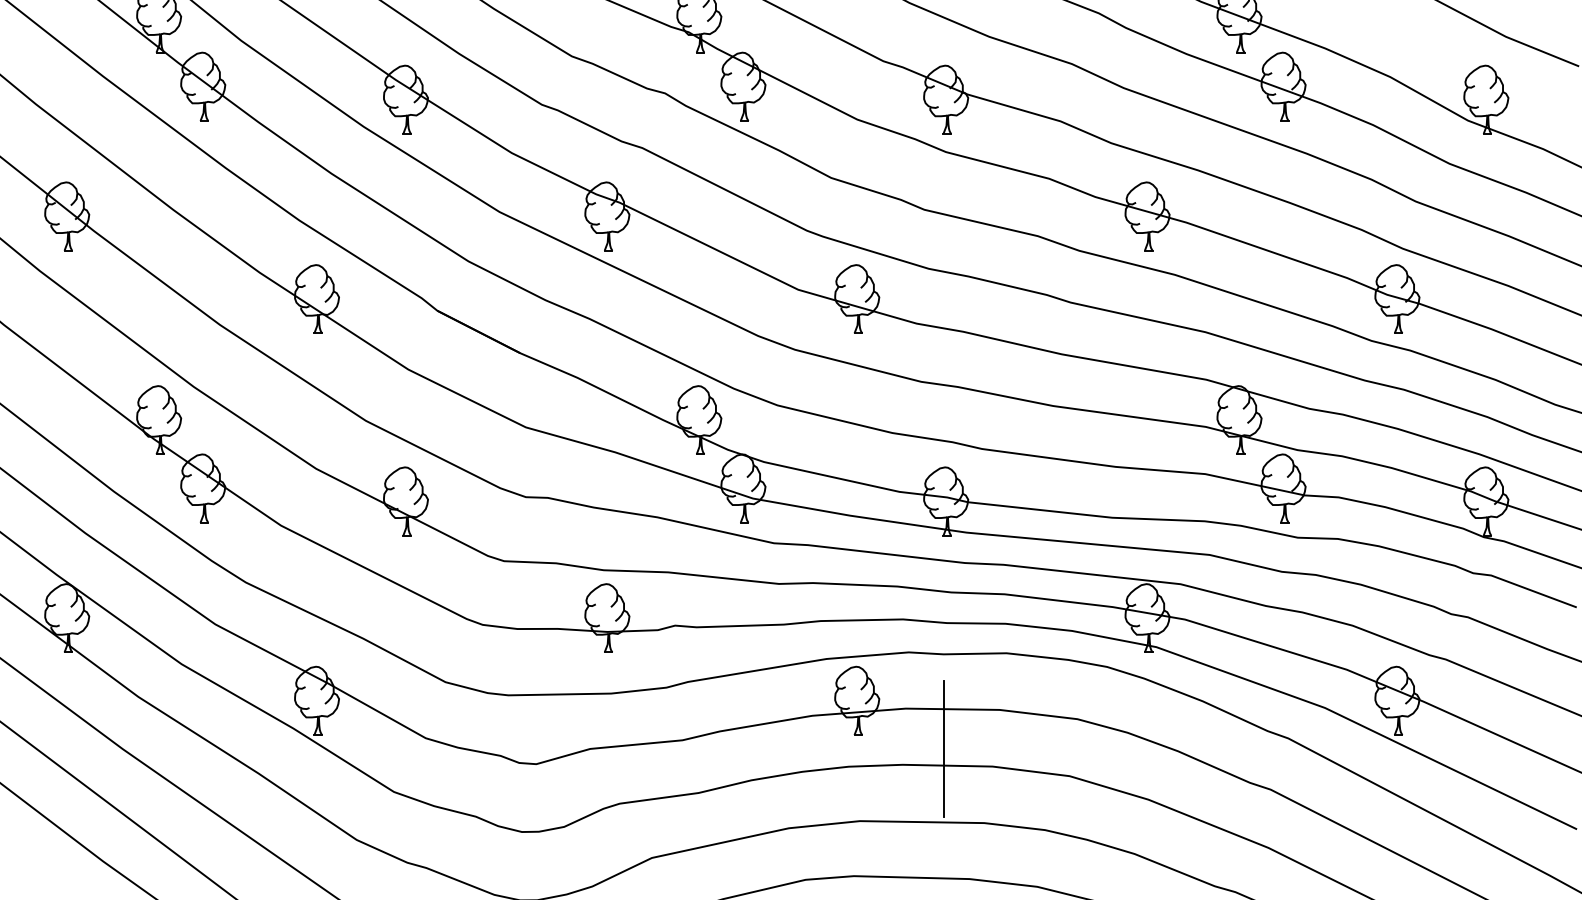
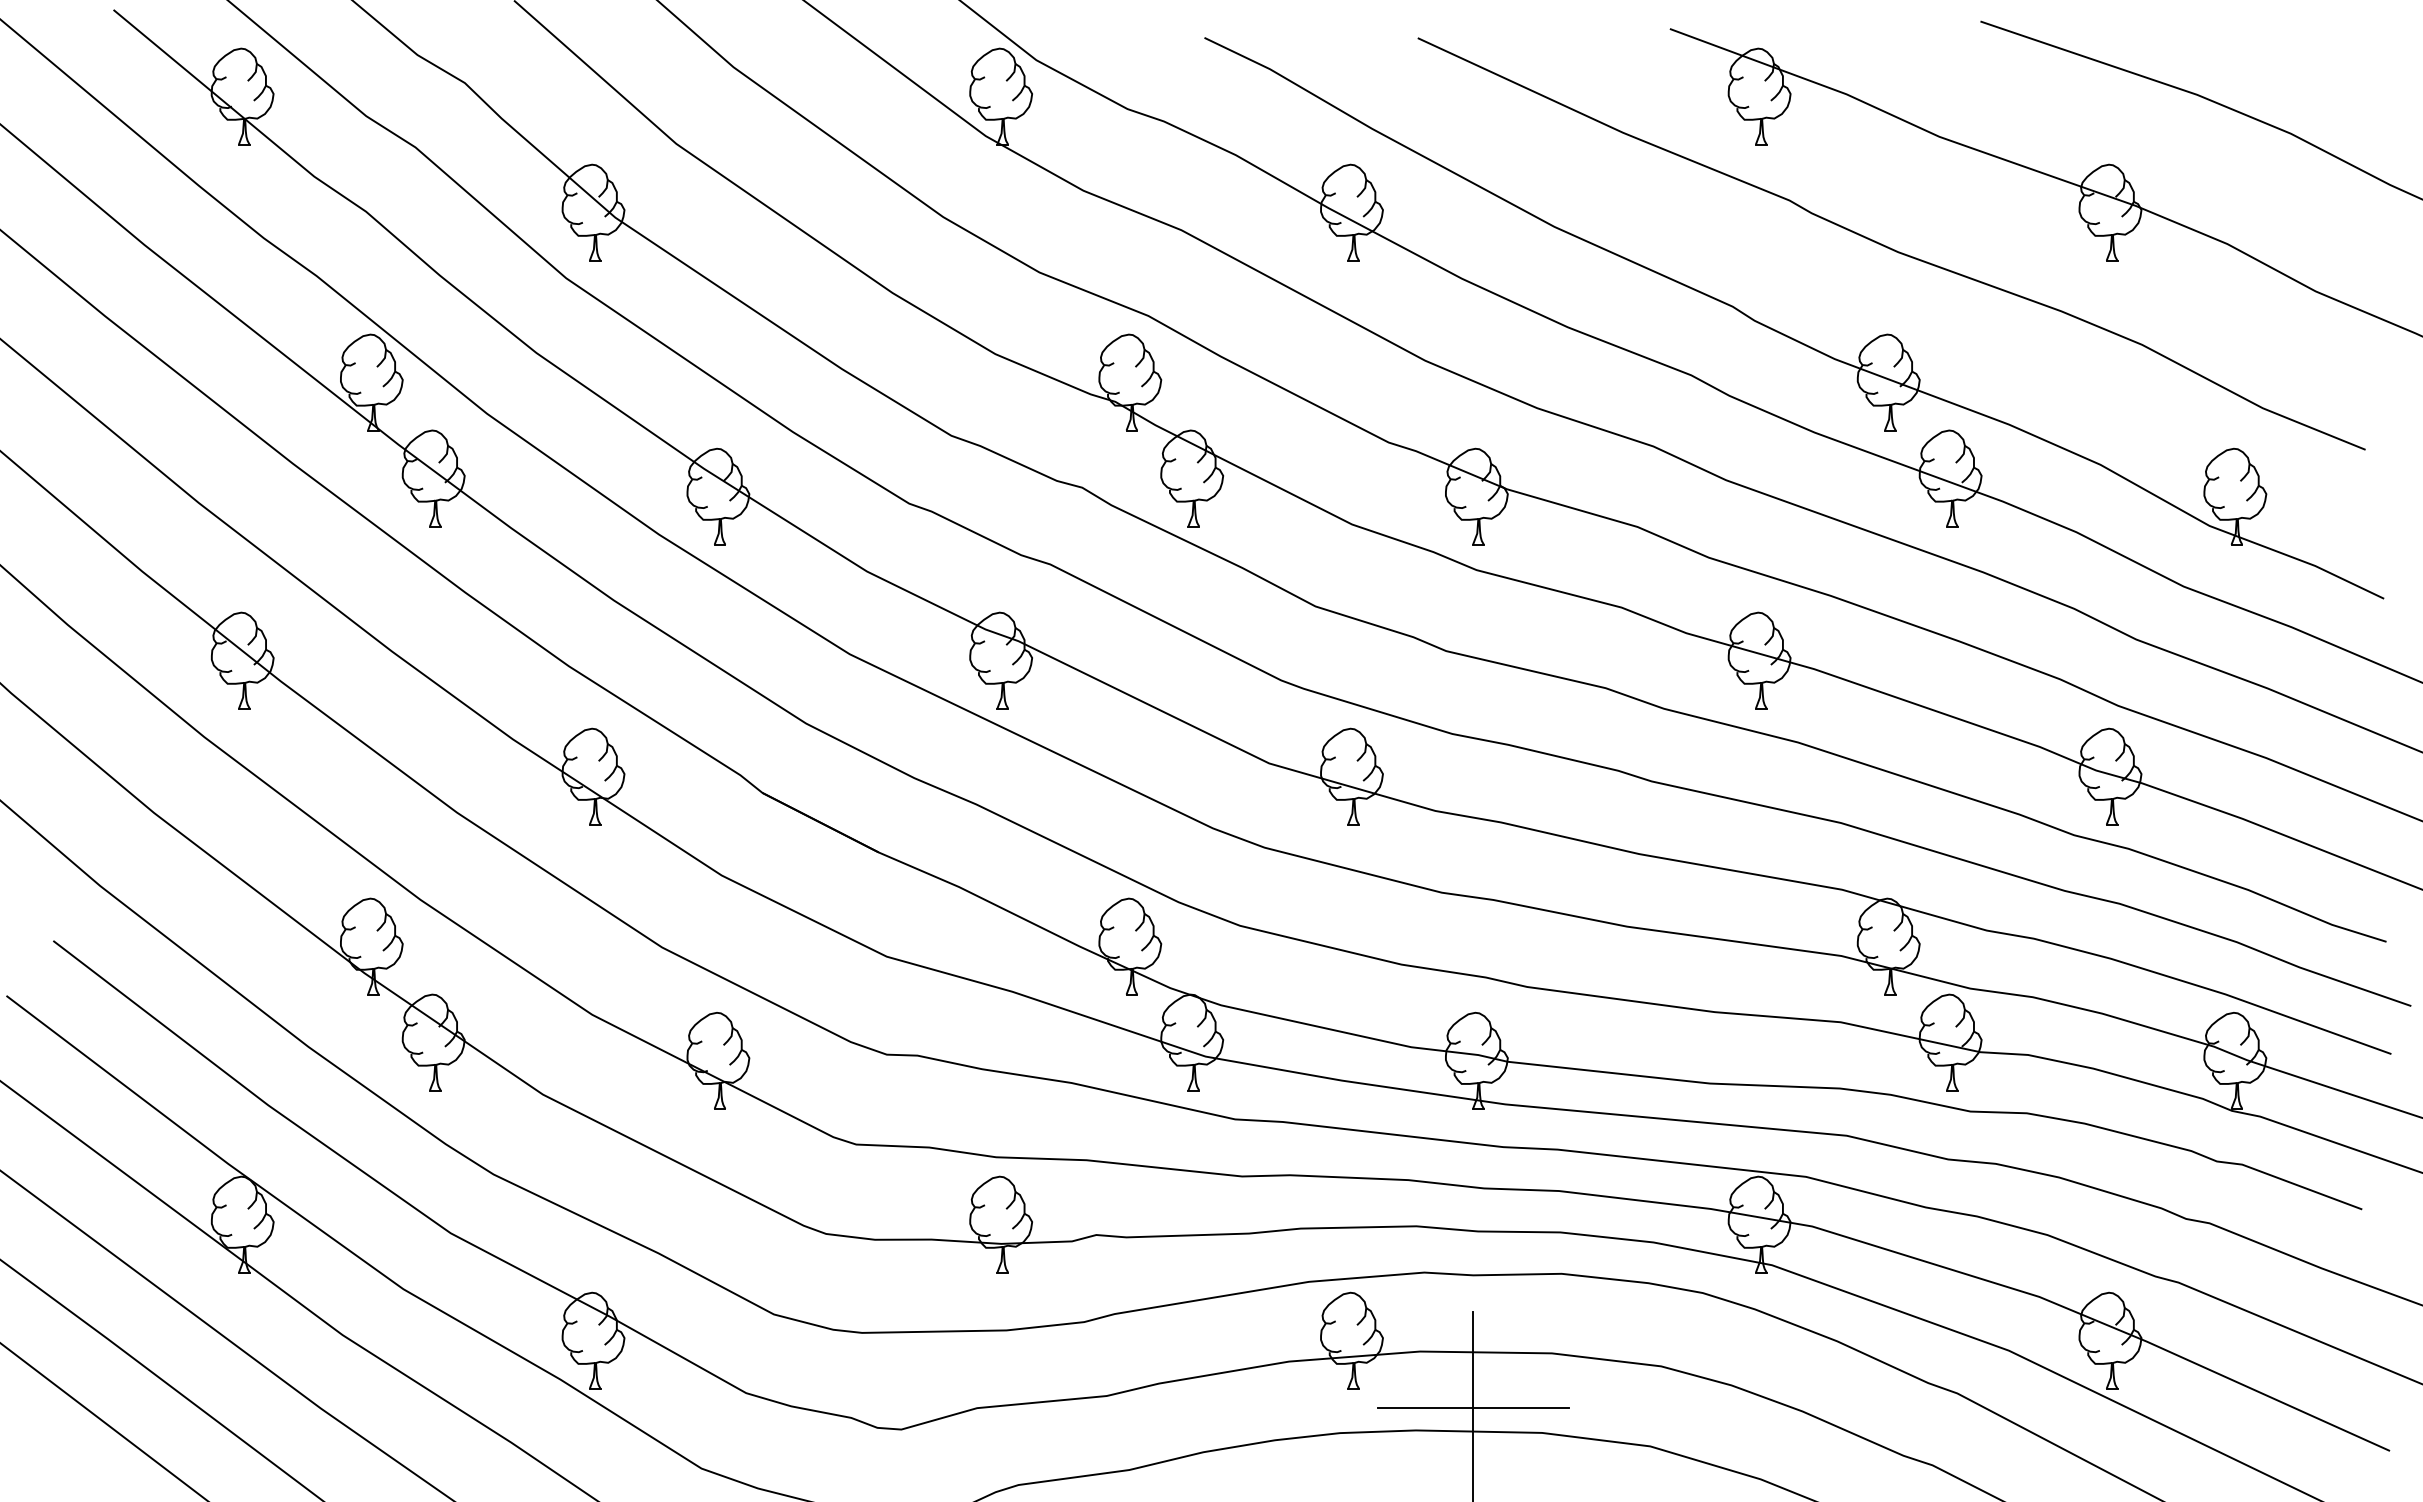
line: (943, 748) -> (1472, 1407), added

